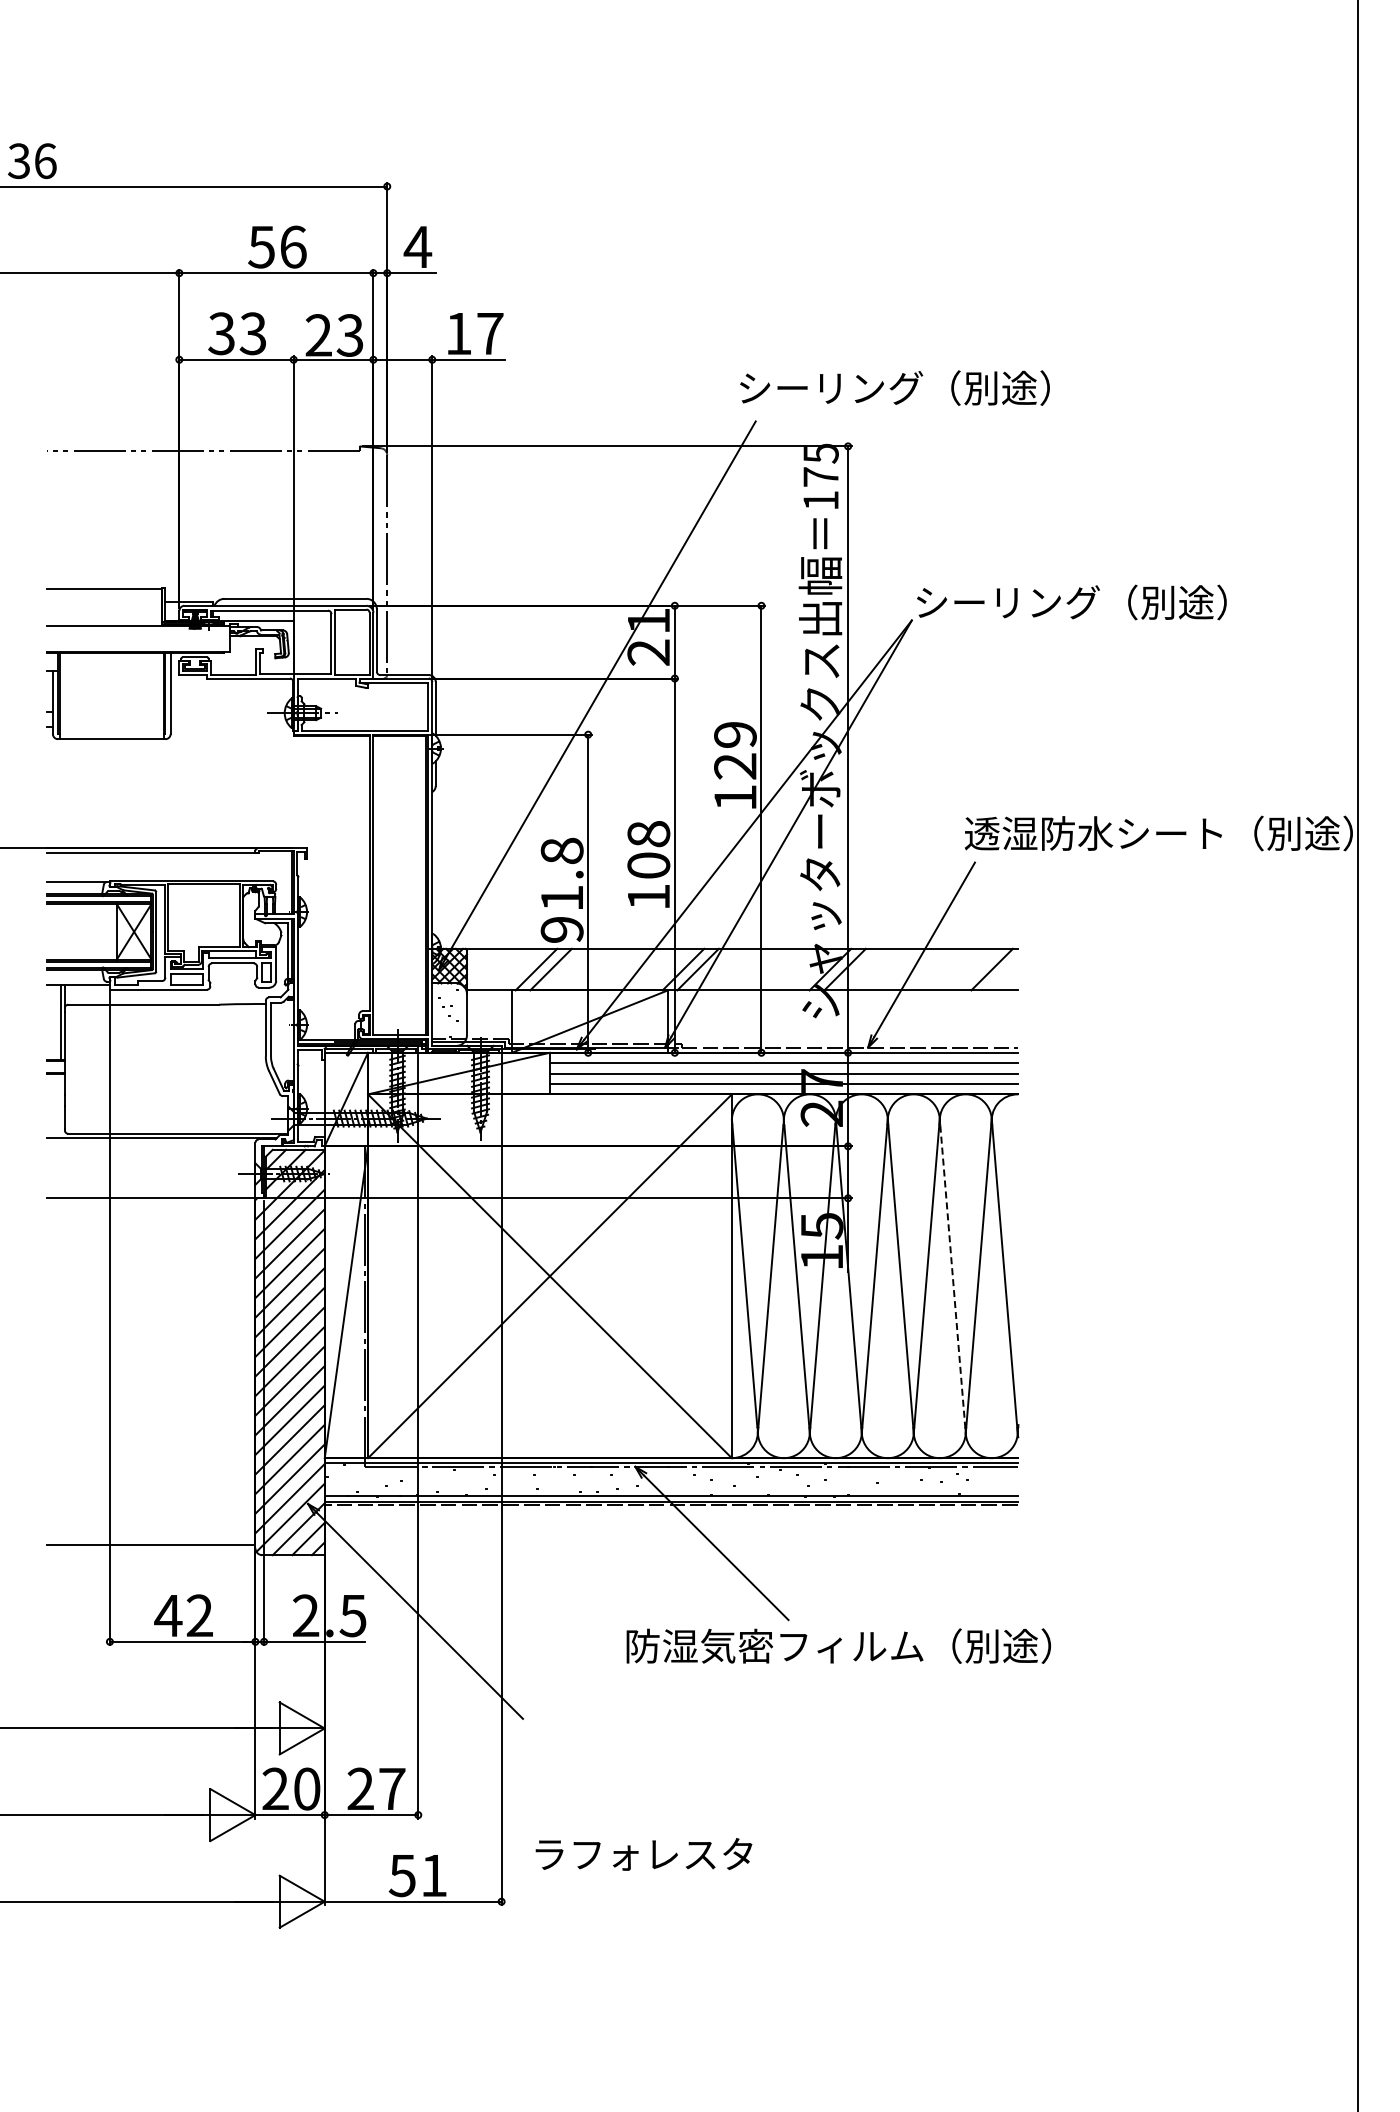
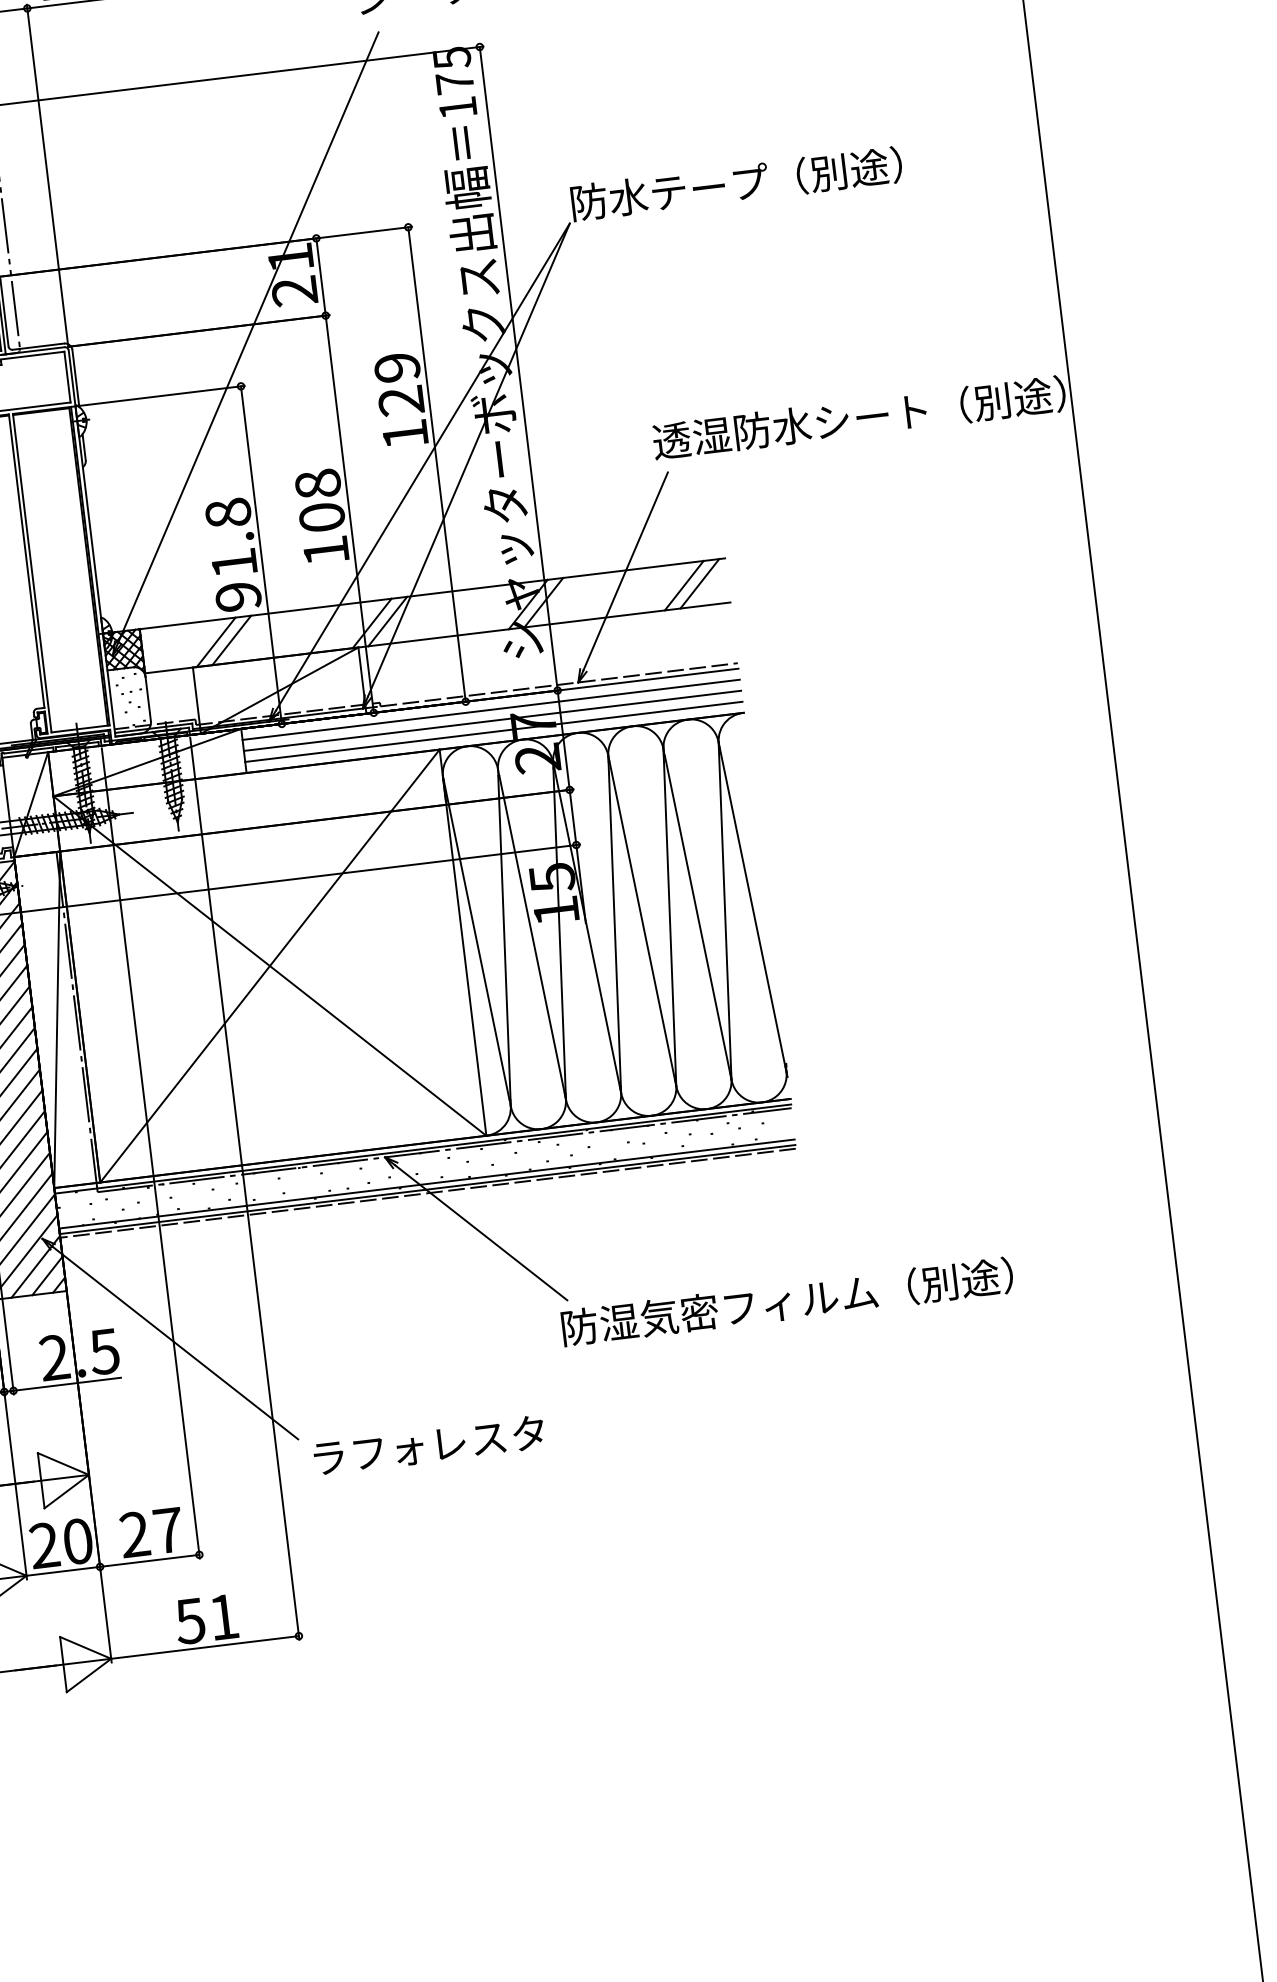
text: (1008, 602) -> (670, 192), シーリング（別途） -> 防水テープ（別途）
line: (977, 969) -> (684, 585), added
line: (953, 1280) -> (698, 918), dashed -> solid
text: (838, 1645) -> (787, 1301), moved
text: (643, 1854) -> (428, 1445), moved

